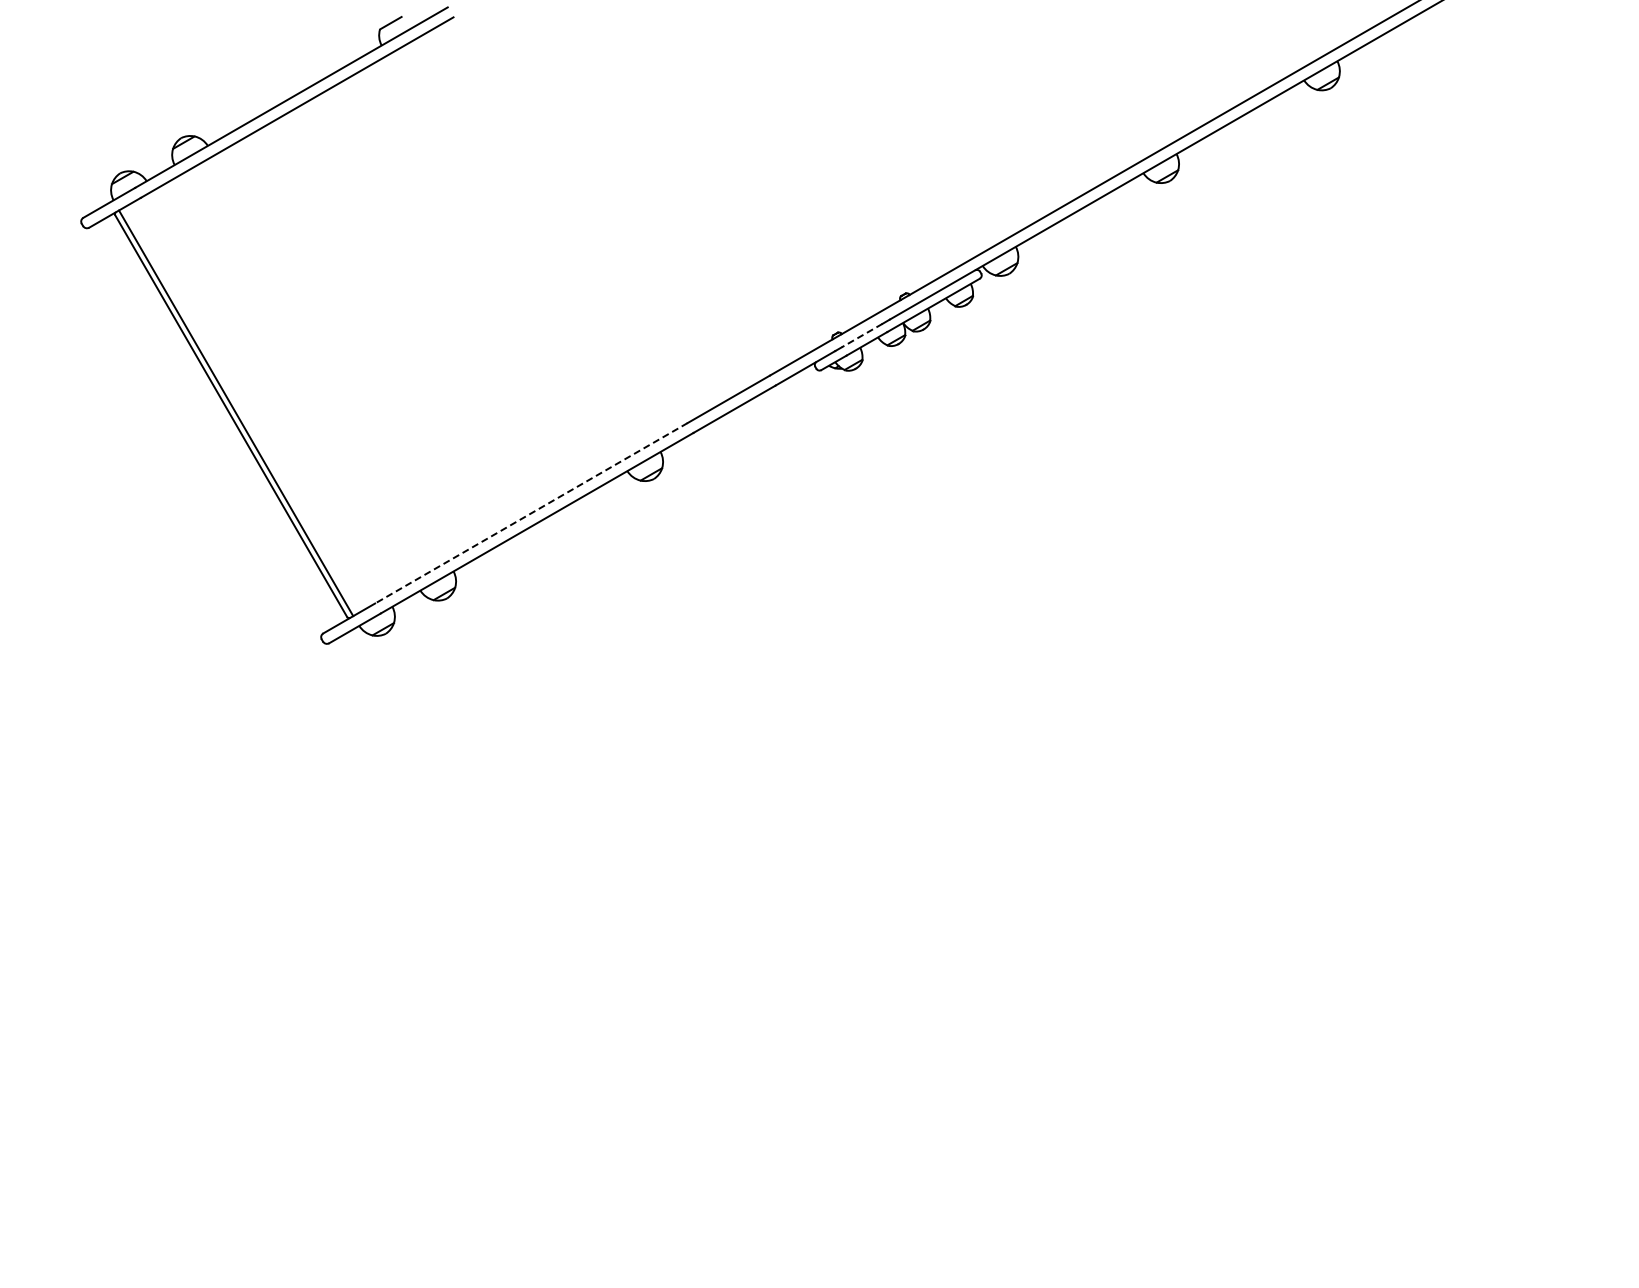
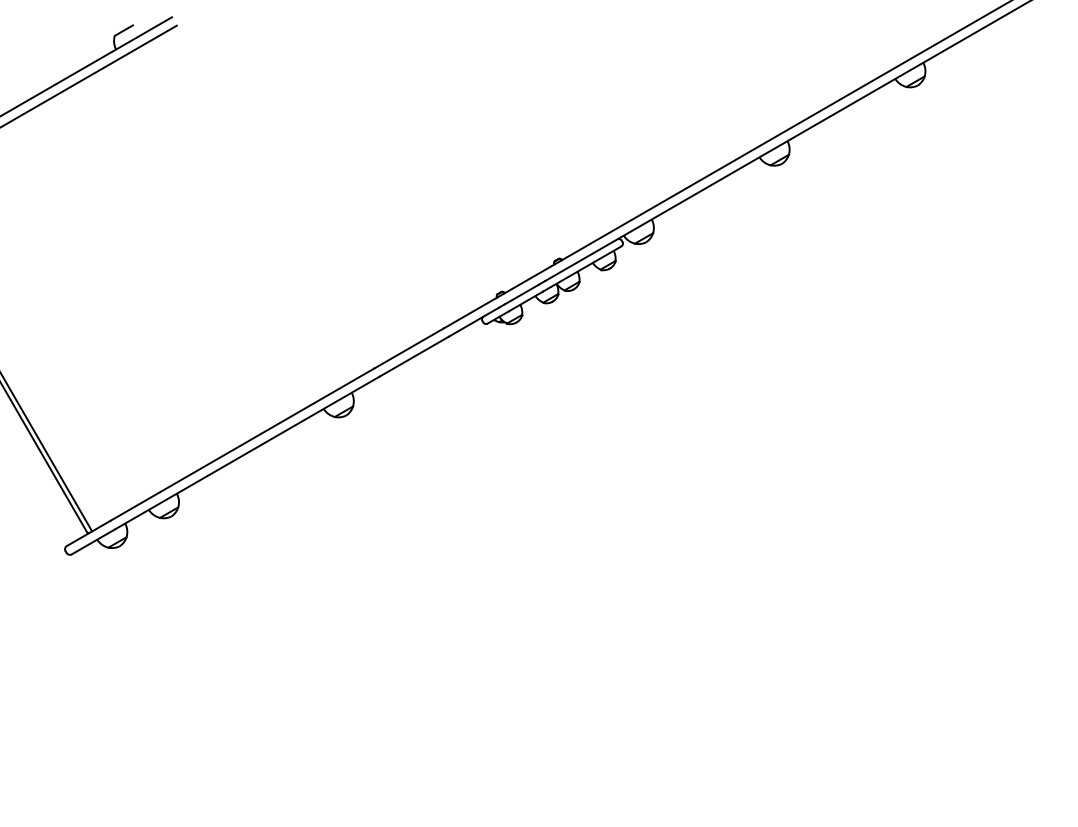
line: (861, 335) -> (521, 294), dashed -> solid
line: (531, 513) -> (242, 444), dashed -> solid

